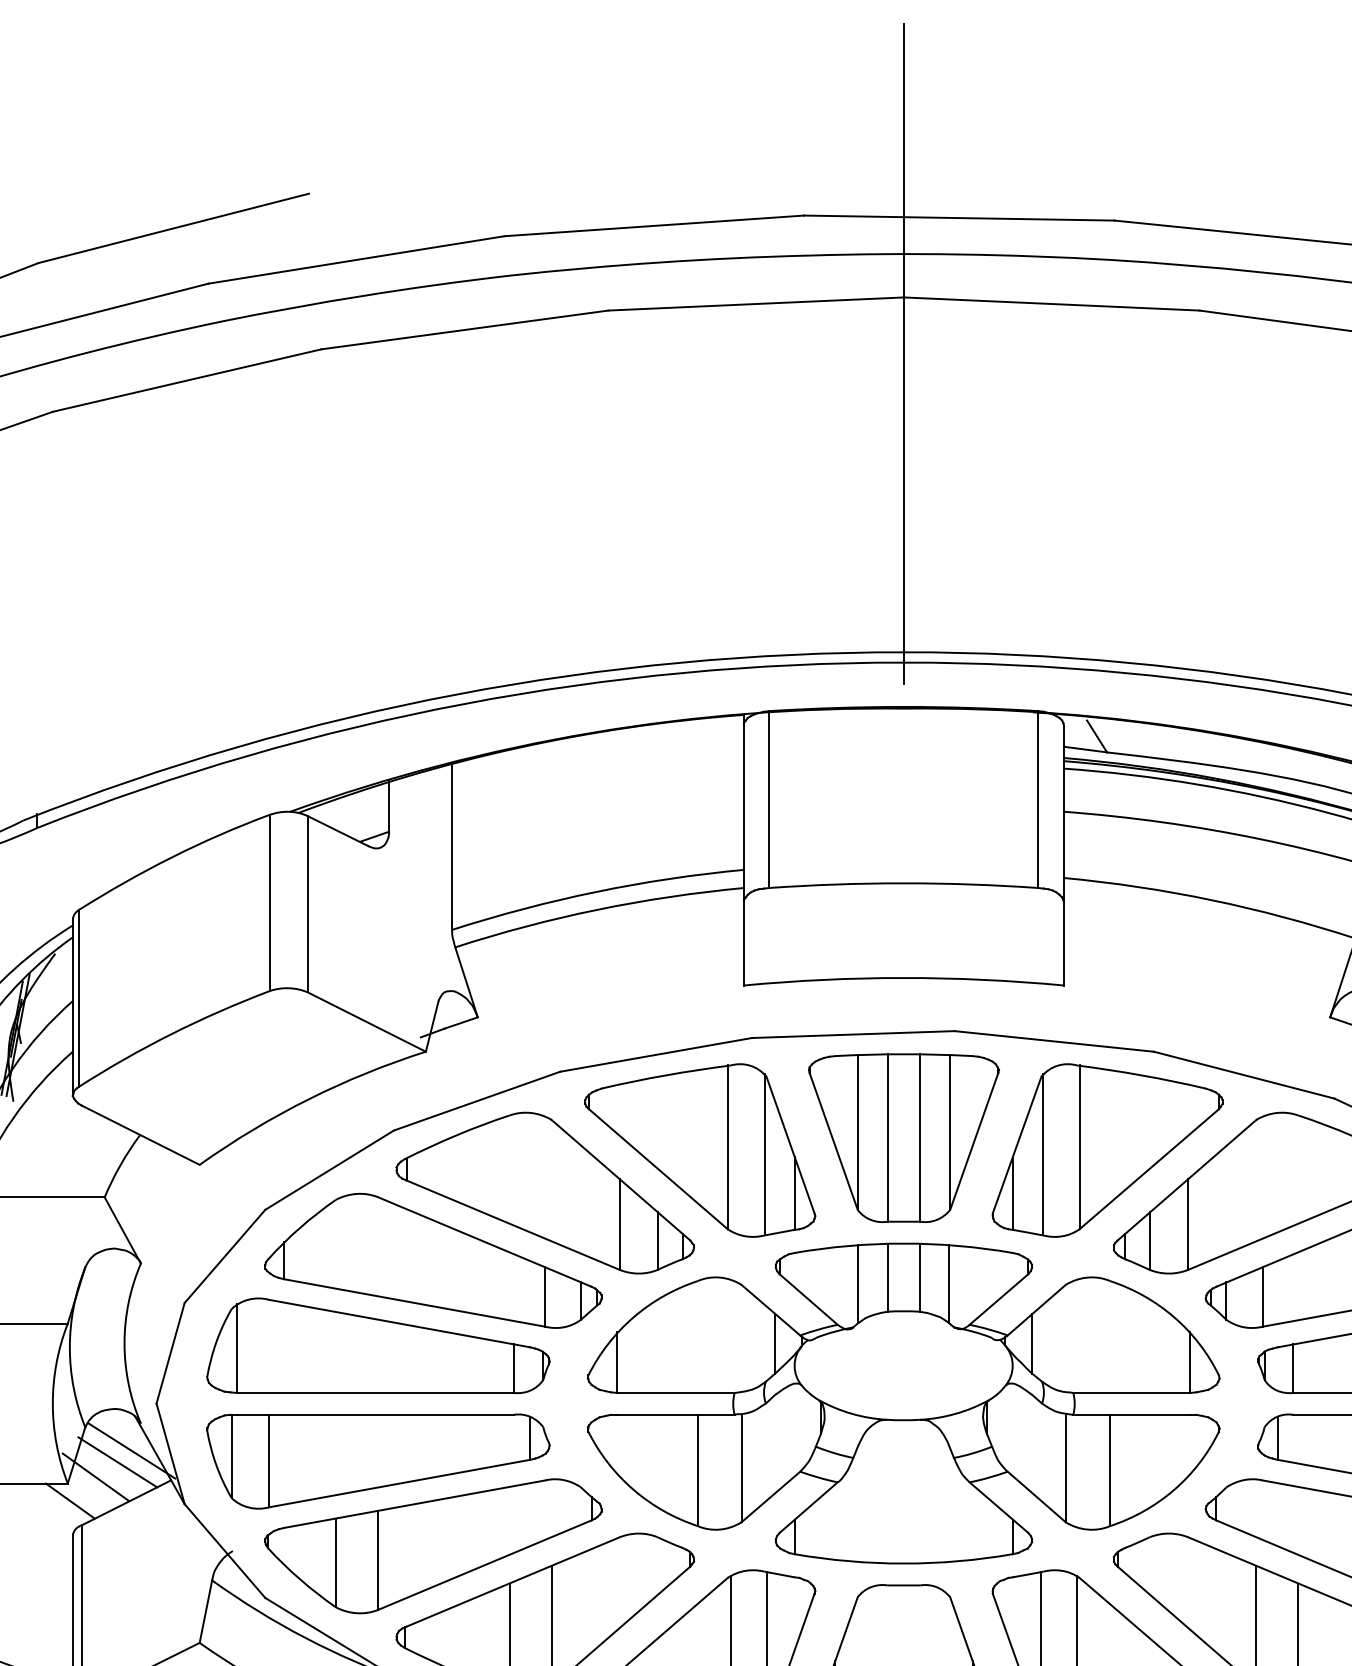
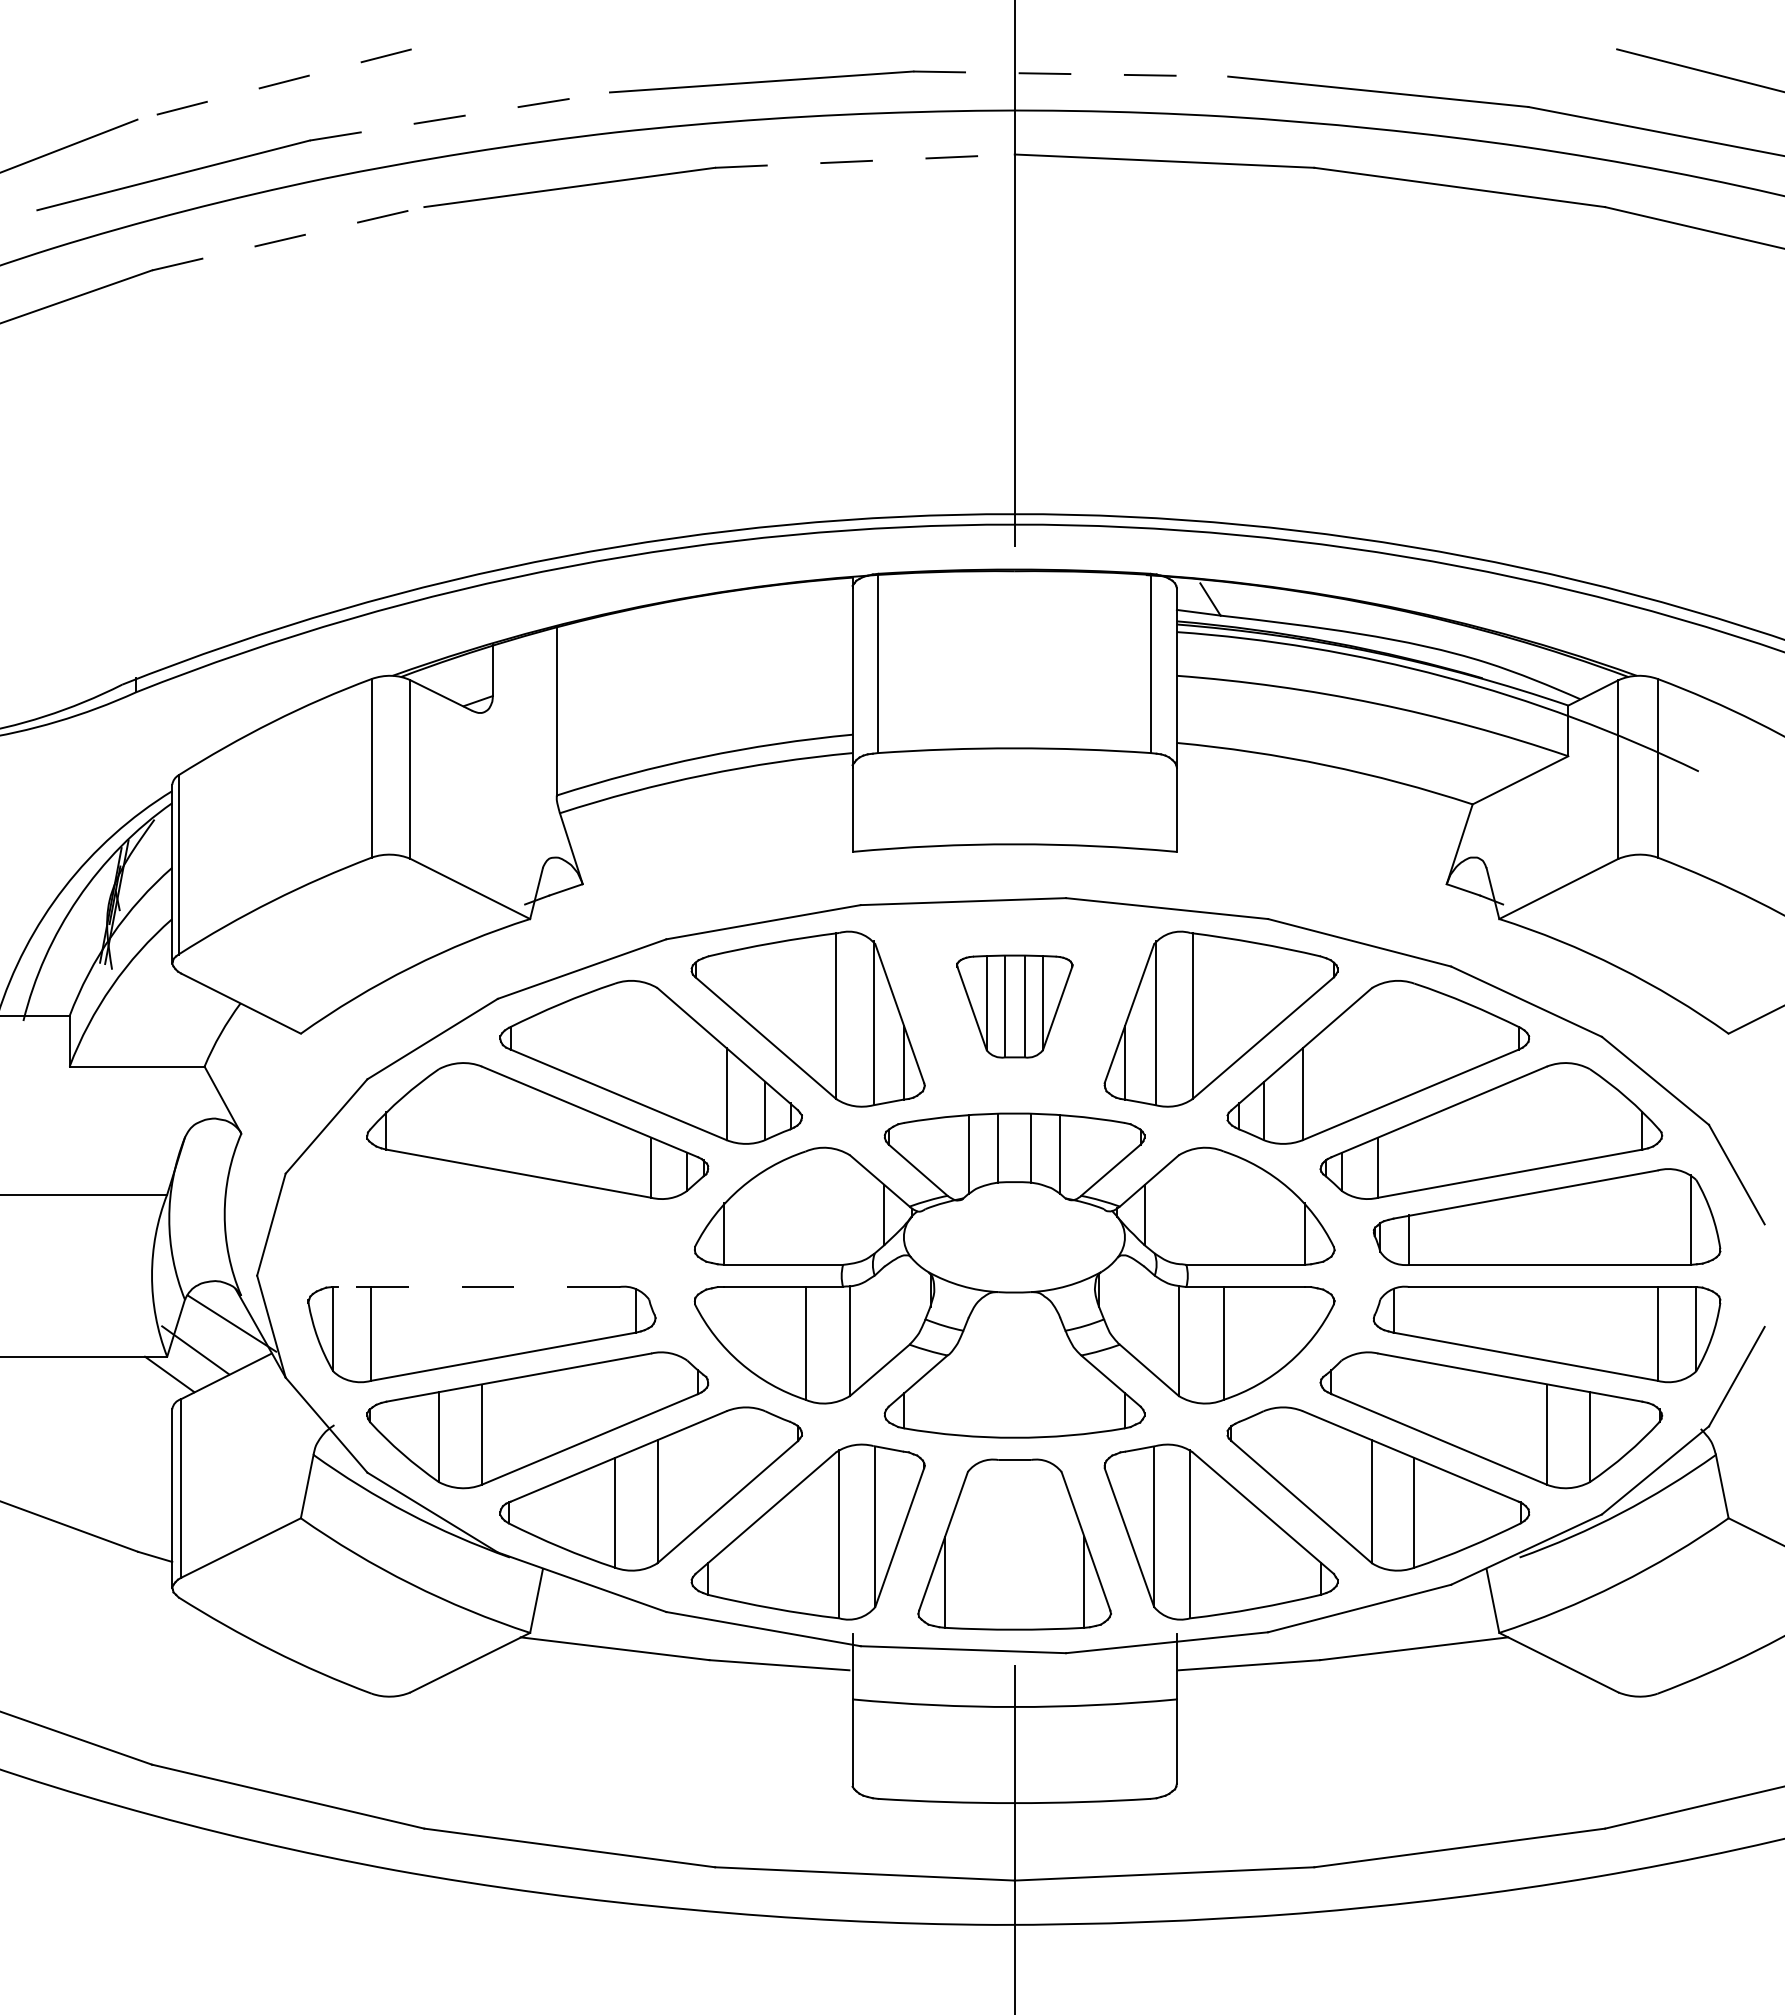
line: (959, 218) -> (1071, 74), solid -> dashed
line: (173, 228) -> (274, 84), solid -> dashed
line: (357, 259) -> (460, 116), solid -> dashed
line: (755, 304) -> (864, 161), solid -> dashed
line: (187, 380) -> (288, 238), solid -> dashed
part: (903, 1138) -> (1014, 1006), size x0.6
part: (377, 1345) -> (481, 1216), removed
line: (374, 1415) -> (478, 1287), solid -> dashed
line: (117, 1461) -> (217, 1334), removed

